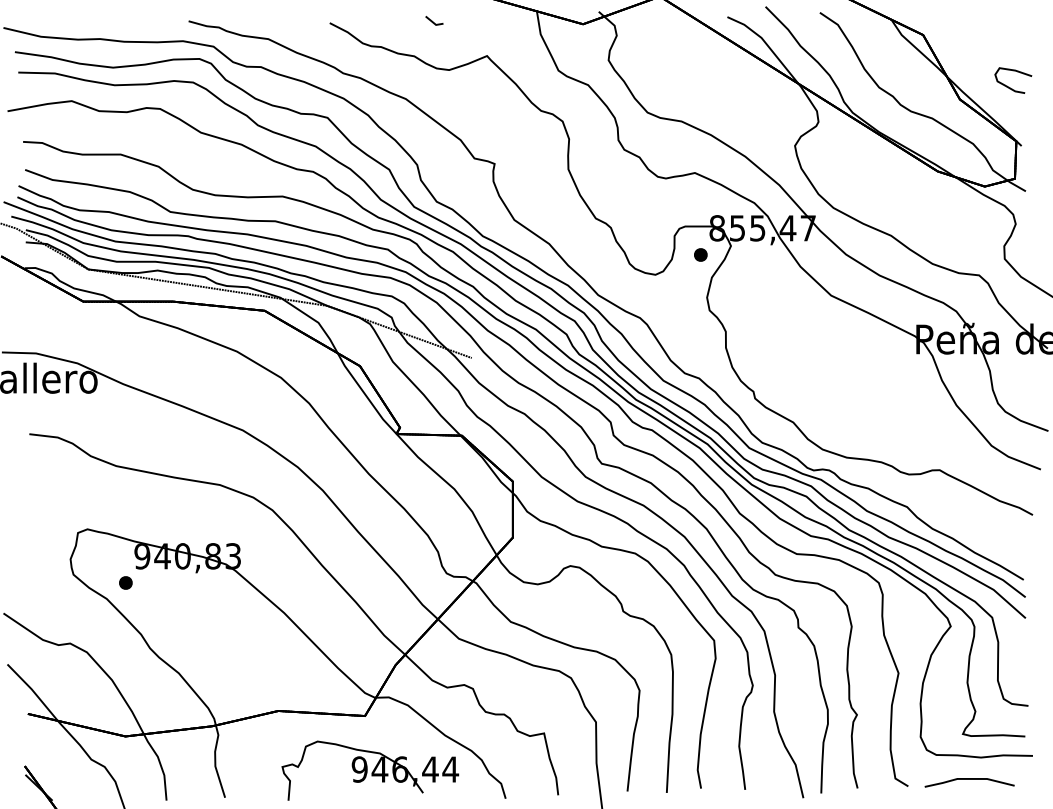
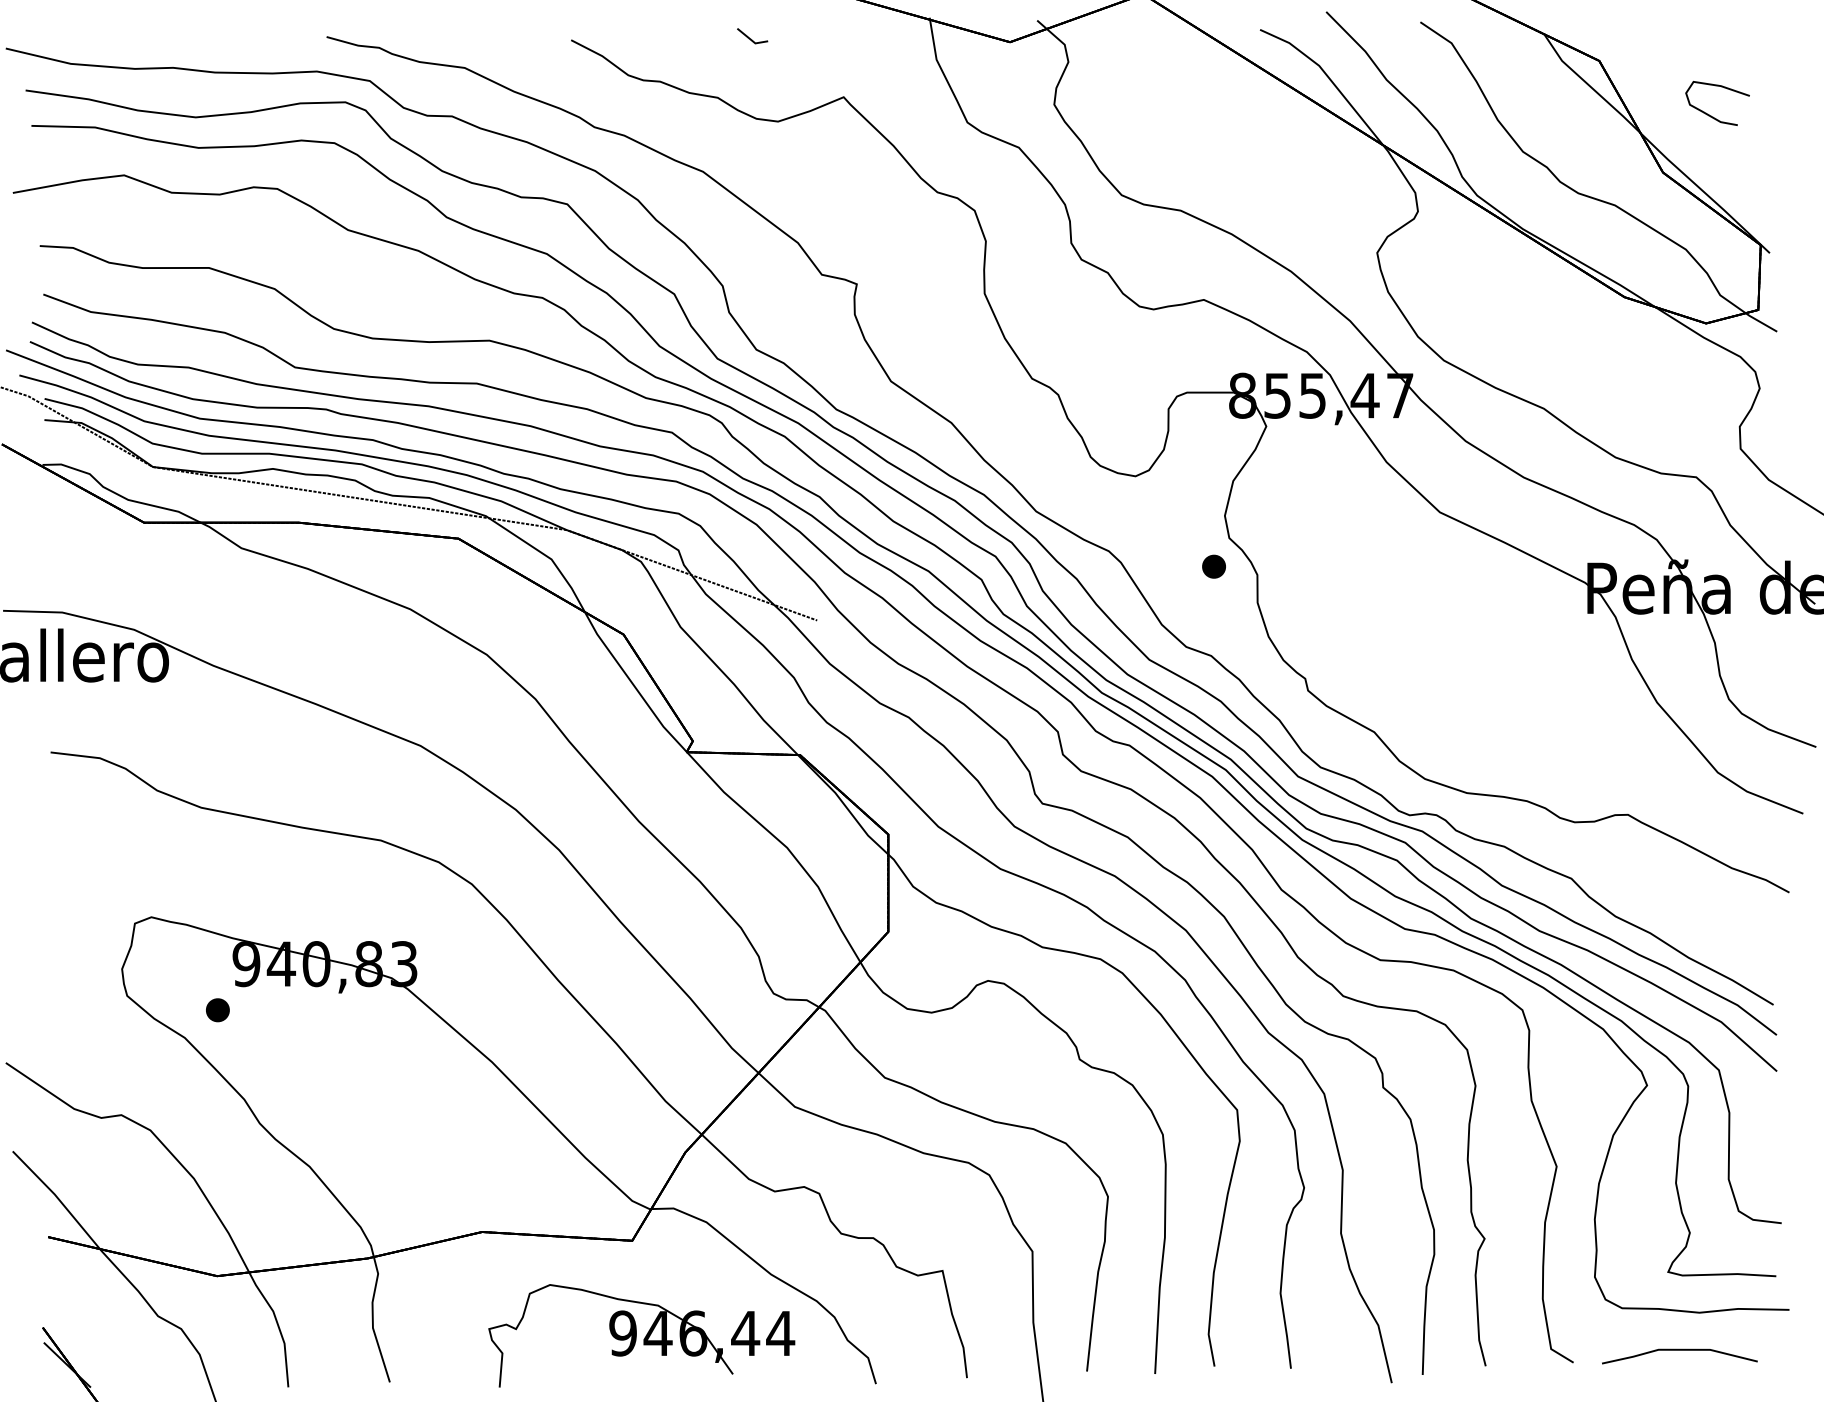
curve: (1010, 87) -> (1712, 115), moved
part: (700, 254) -> (1213, 565), moved

